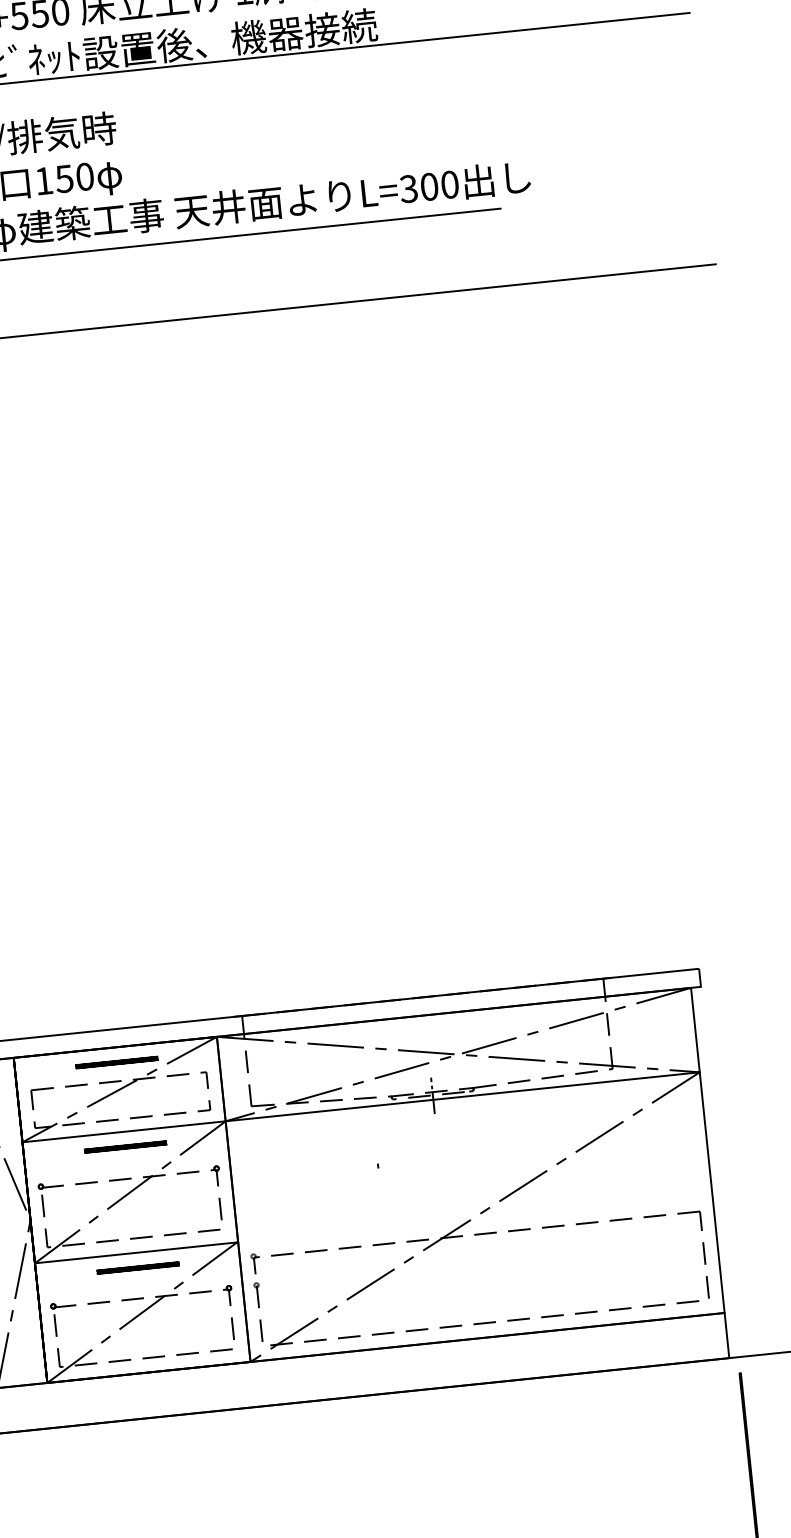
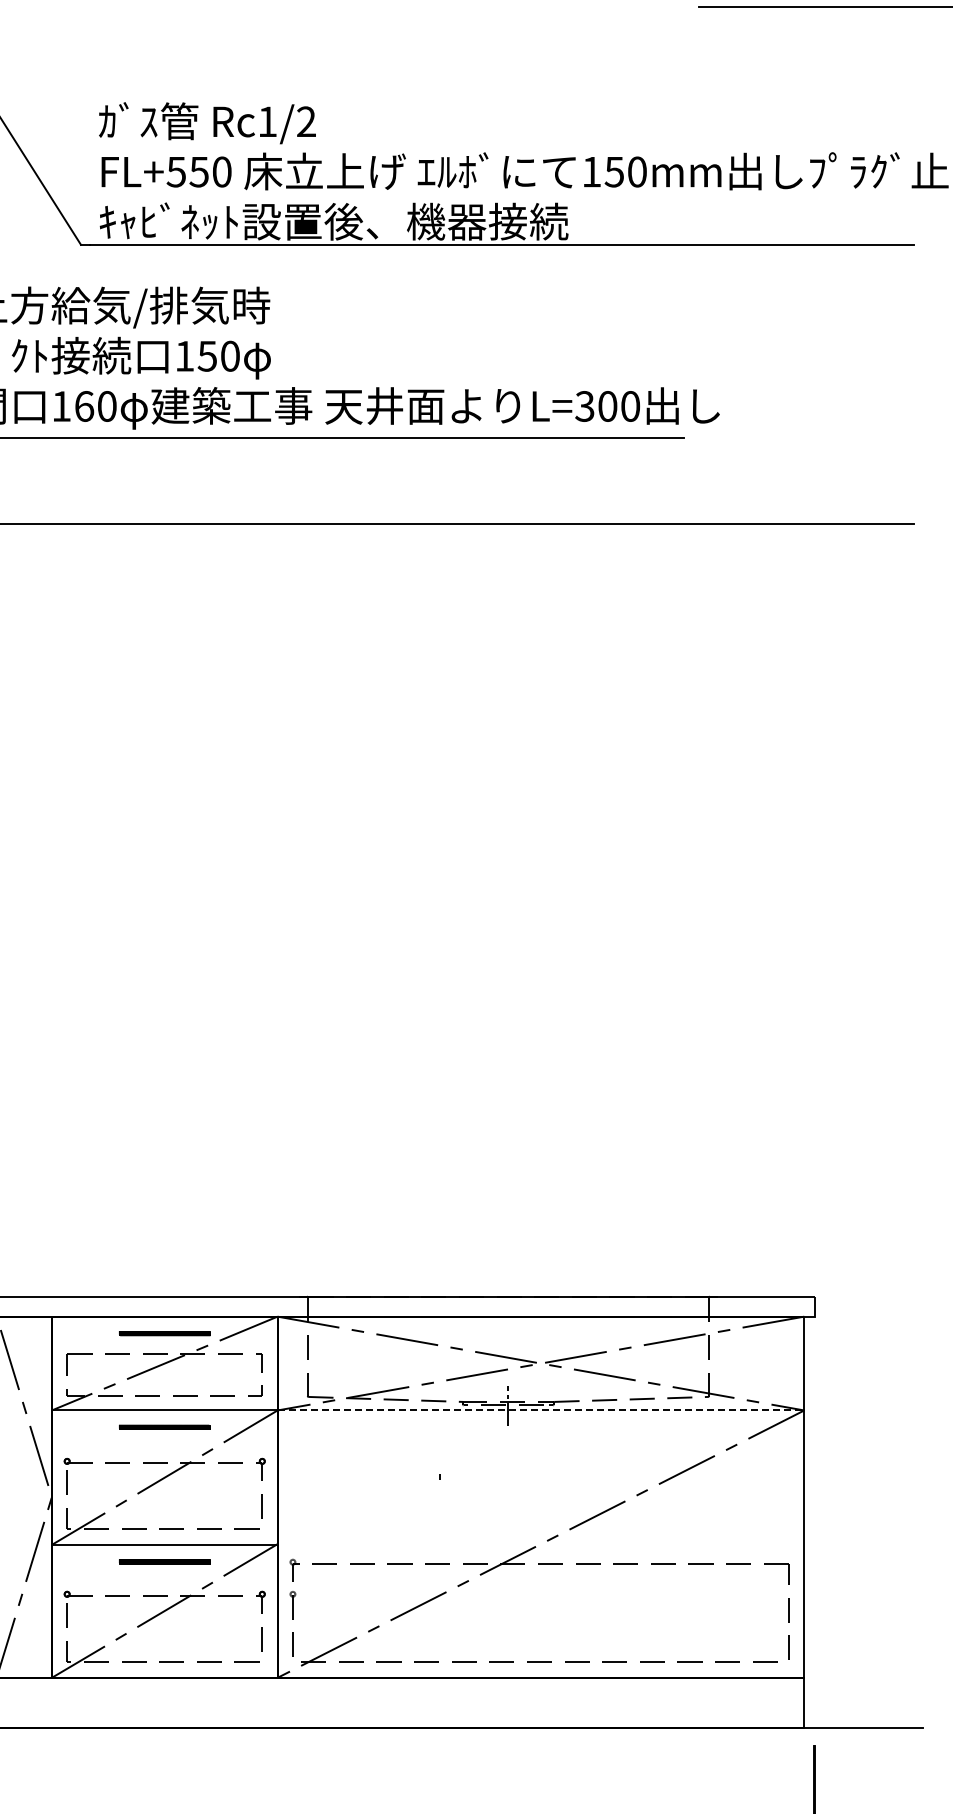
line: (463, 1096) -> (541, 1410), solid -> dashed

